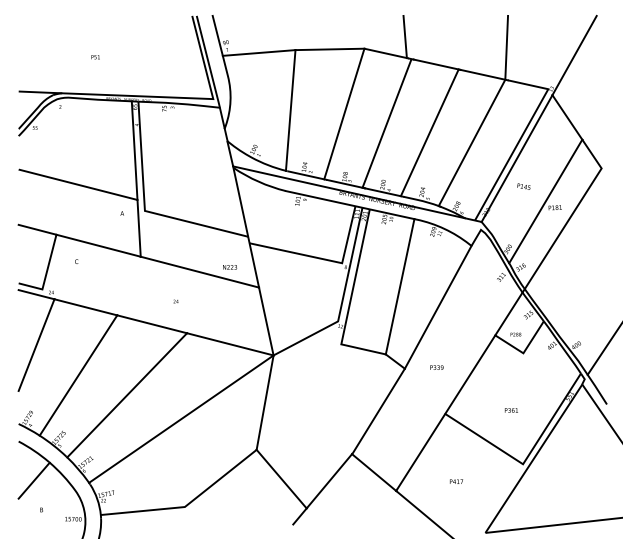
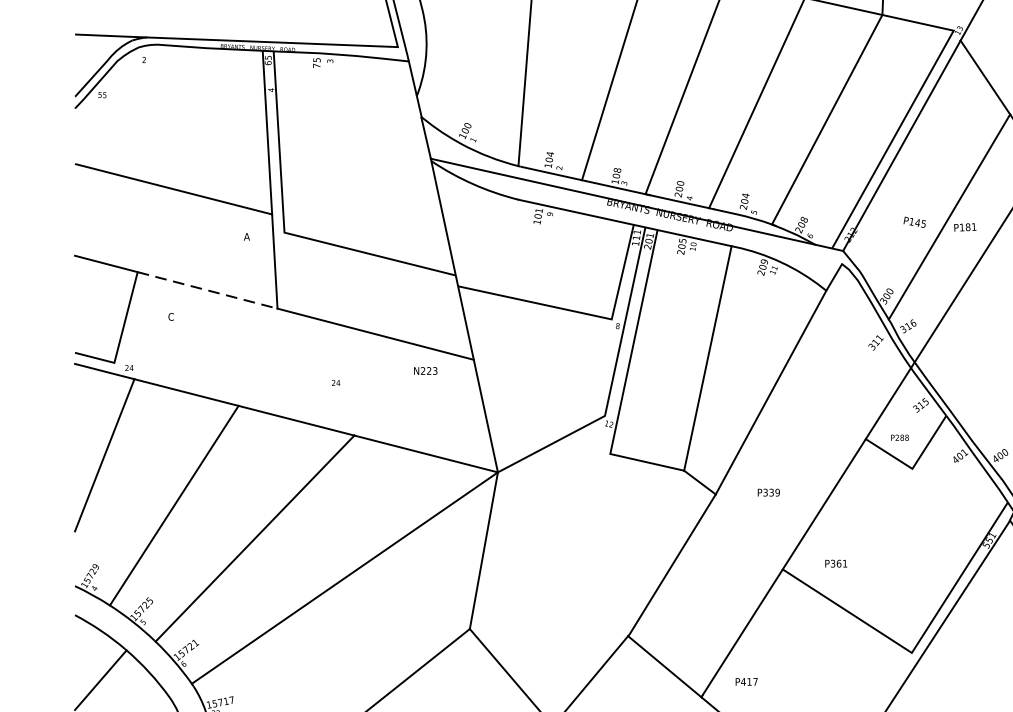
text: (523, 186) -> (914, 221), moved
line: (98, 245) -> (207, 289), solid -> dashed
text: (230, 267) -> (426, 371), moved
text: (510, 410) -> (834, 563), moved
text: (456, 481) -> (746, 681), moved

